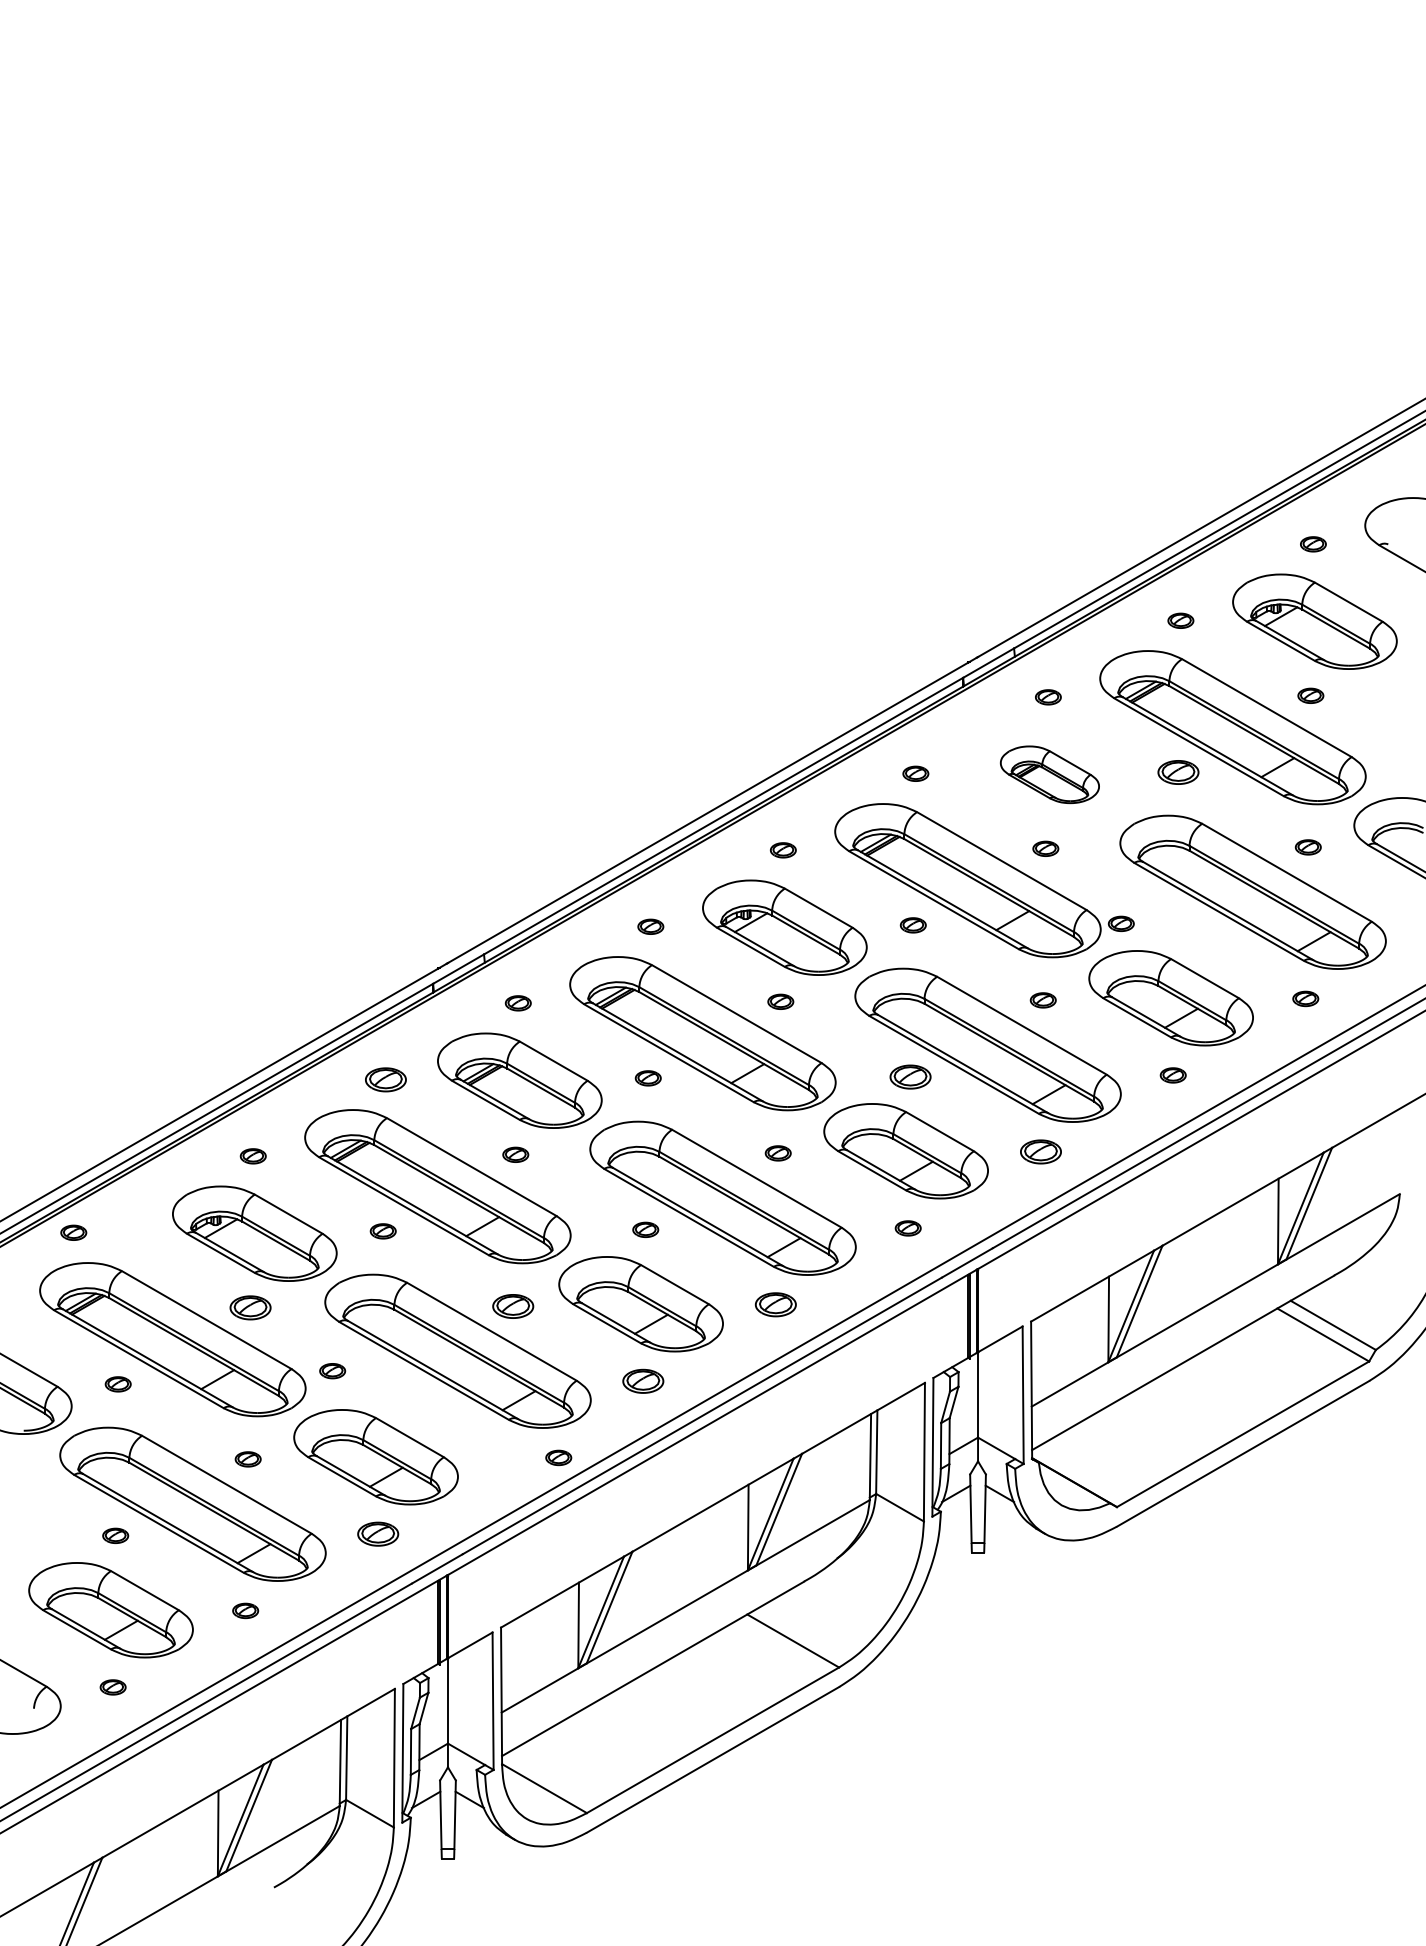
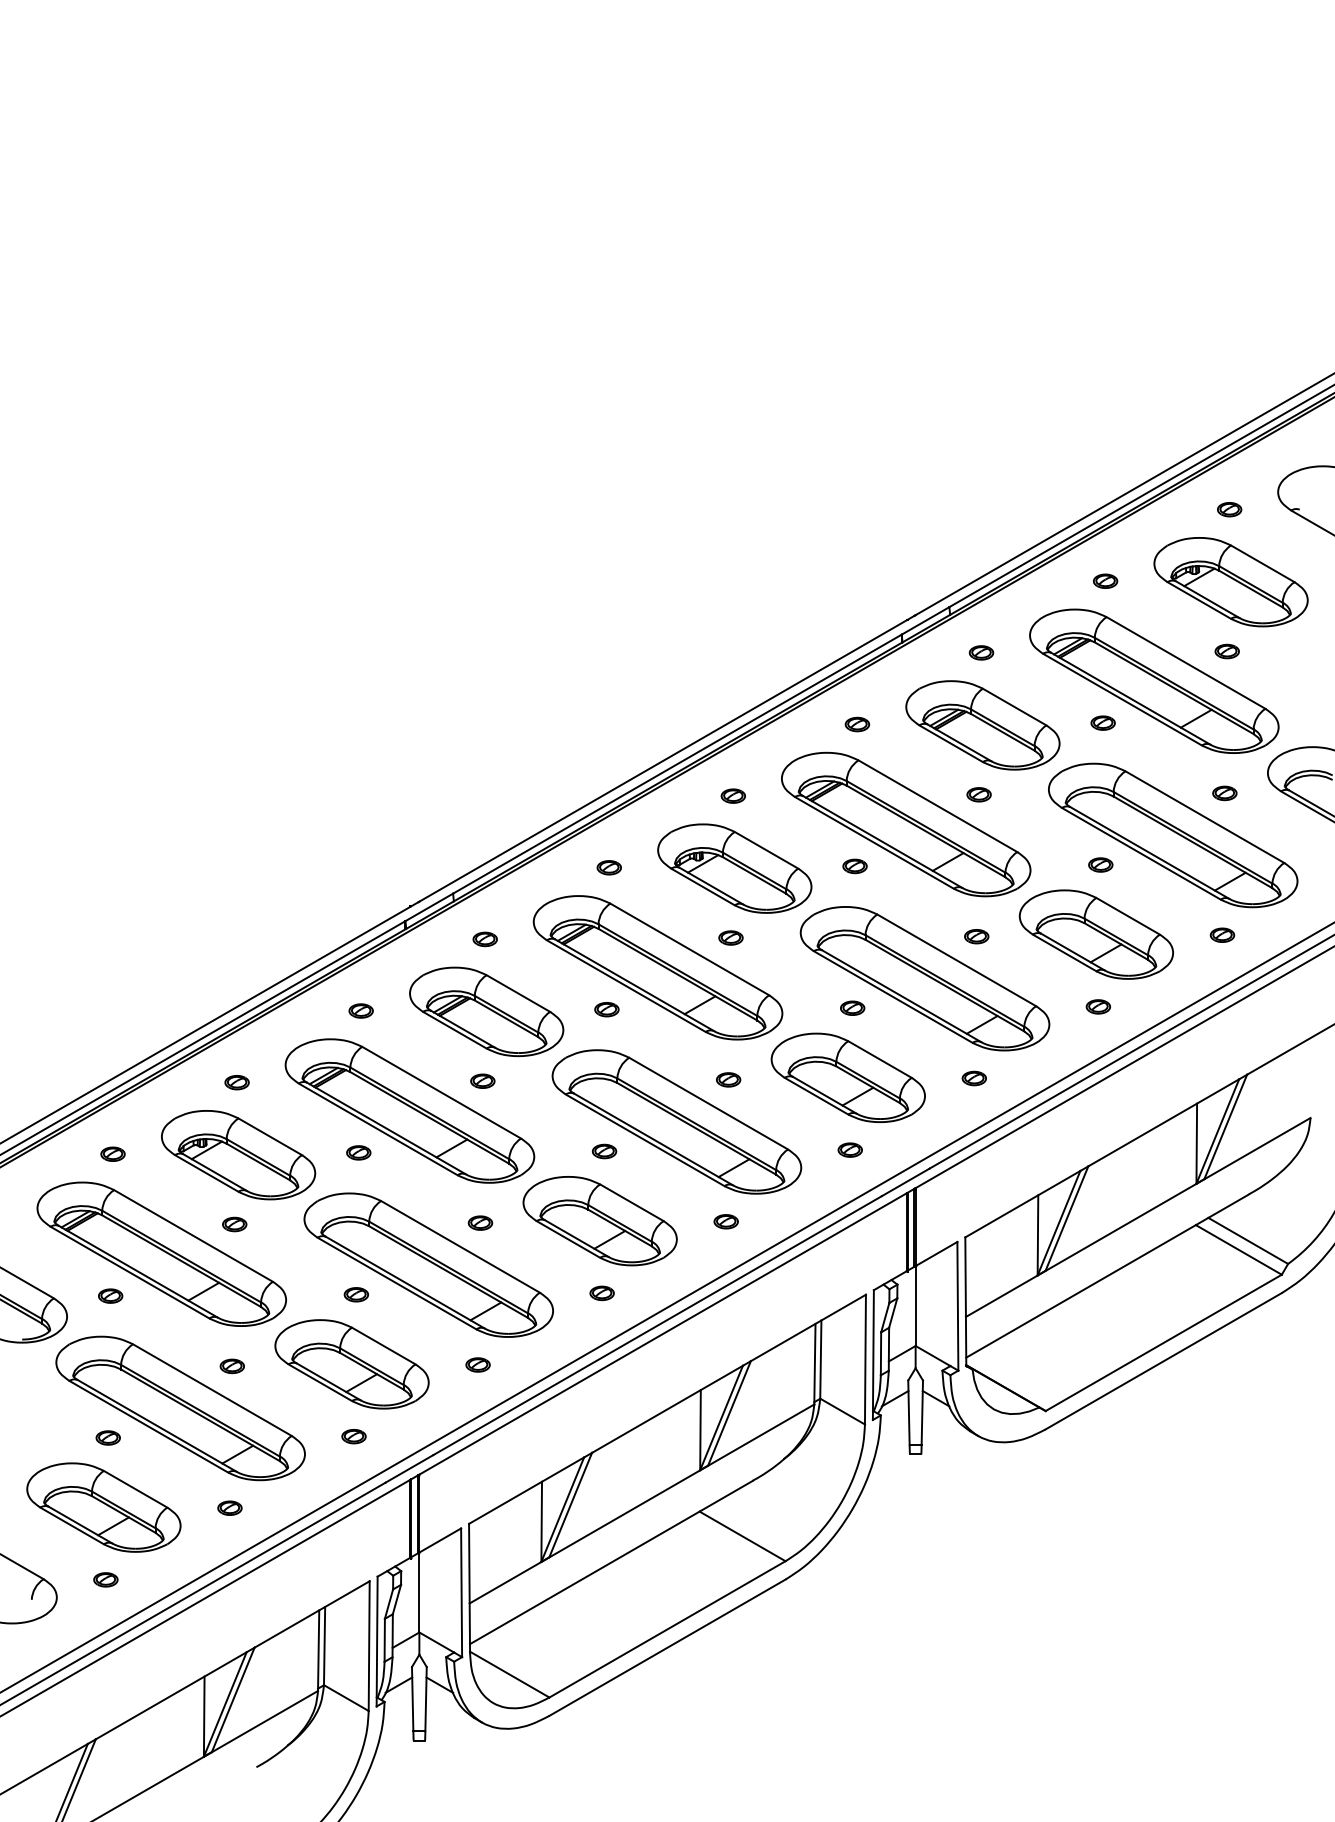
part: (1177, 771) -> (1102, 722), size x0.62
part: (1049, 774) -> (982, 725), size x1.67
part: (1121, 923) -> (1100, 864), moved
part: (910, 1076) -> (852, 1007), size x0.62
part: (385, 1079) -> (360, 1010), size x0.62
part: (1039, 1151) -> (973, 1078), size x0.62
part: (73, 1232) -> (112, 1153), moved
part: (774, 1304) -> (725, 1221), size x0.62
part: (513, 1305) -> (480, 1222), size x0.62
part: (250, 1307) -> (234, 1224), size x0.62
part: (331, 1370) -> (355, 1294), moved
part: (642, 1381) -> (601, 1293), size x0.62
part: (558, 1457) -> (477, 1364), moved
part: (377, 1534) -> (353, 1436), size x0.62

